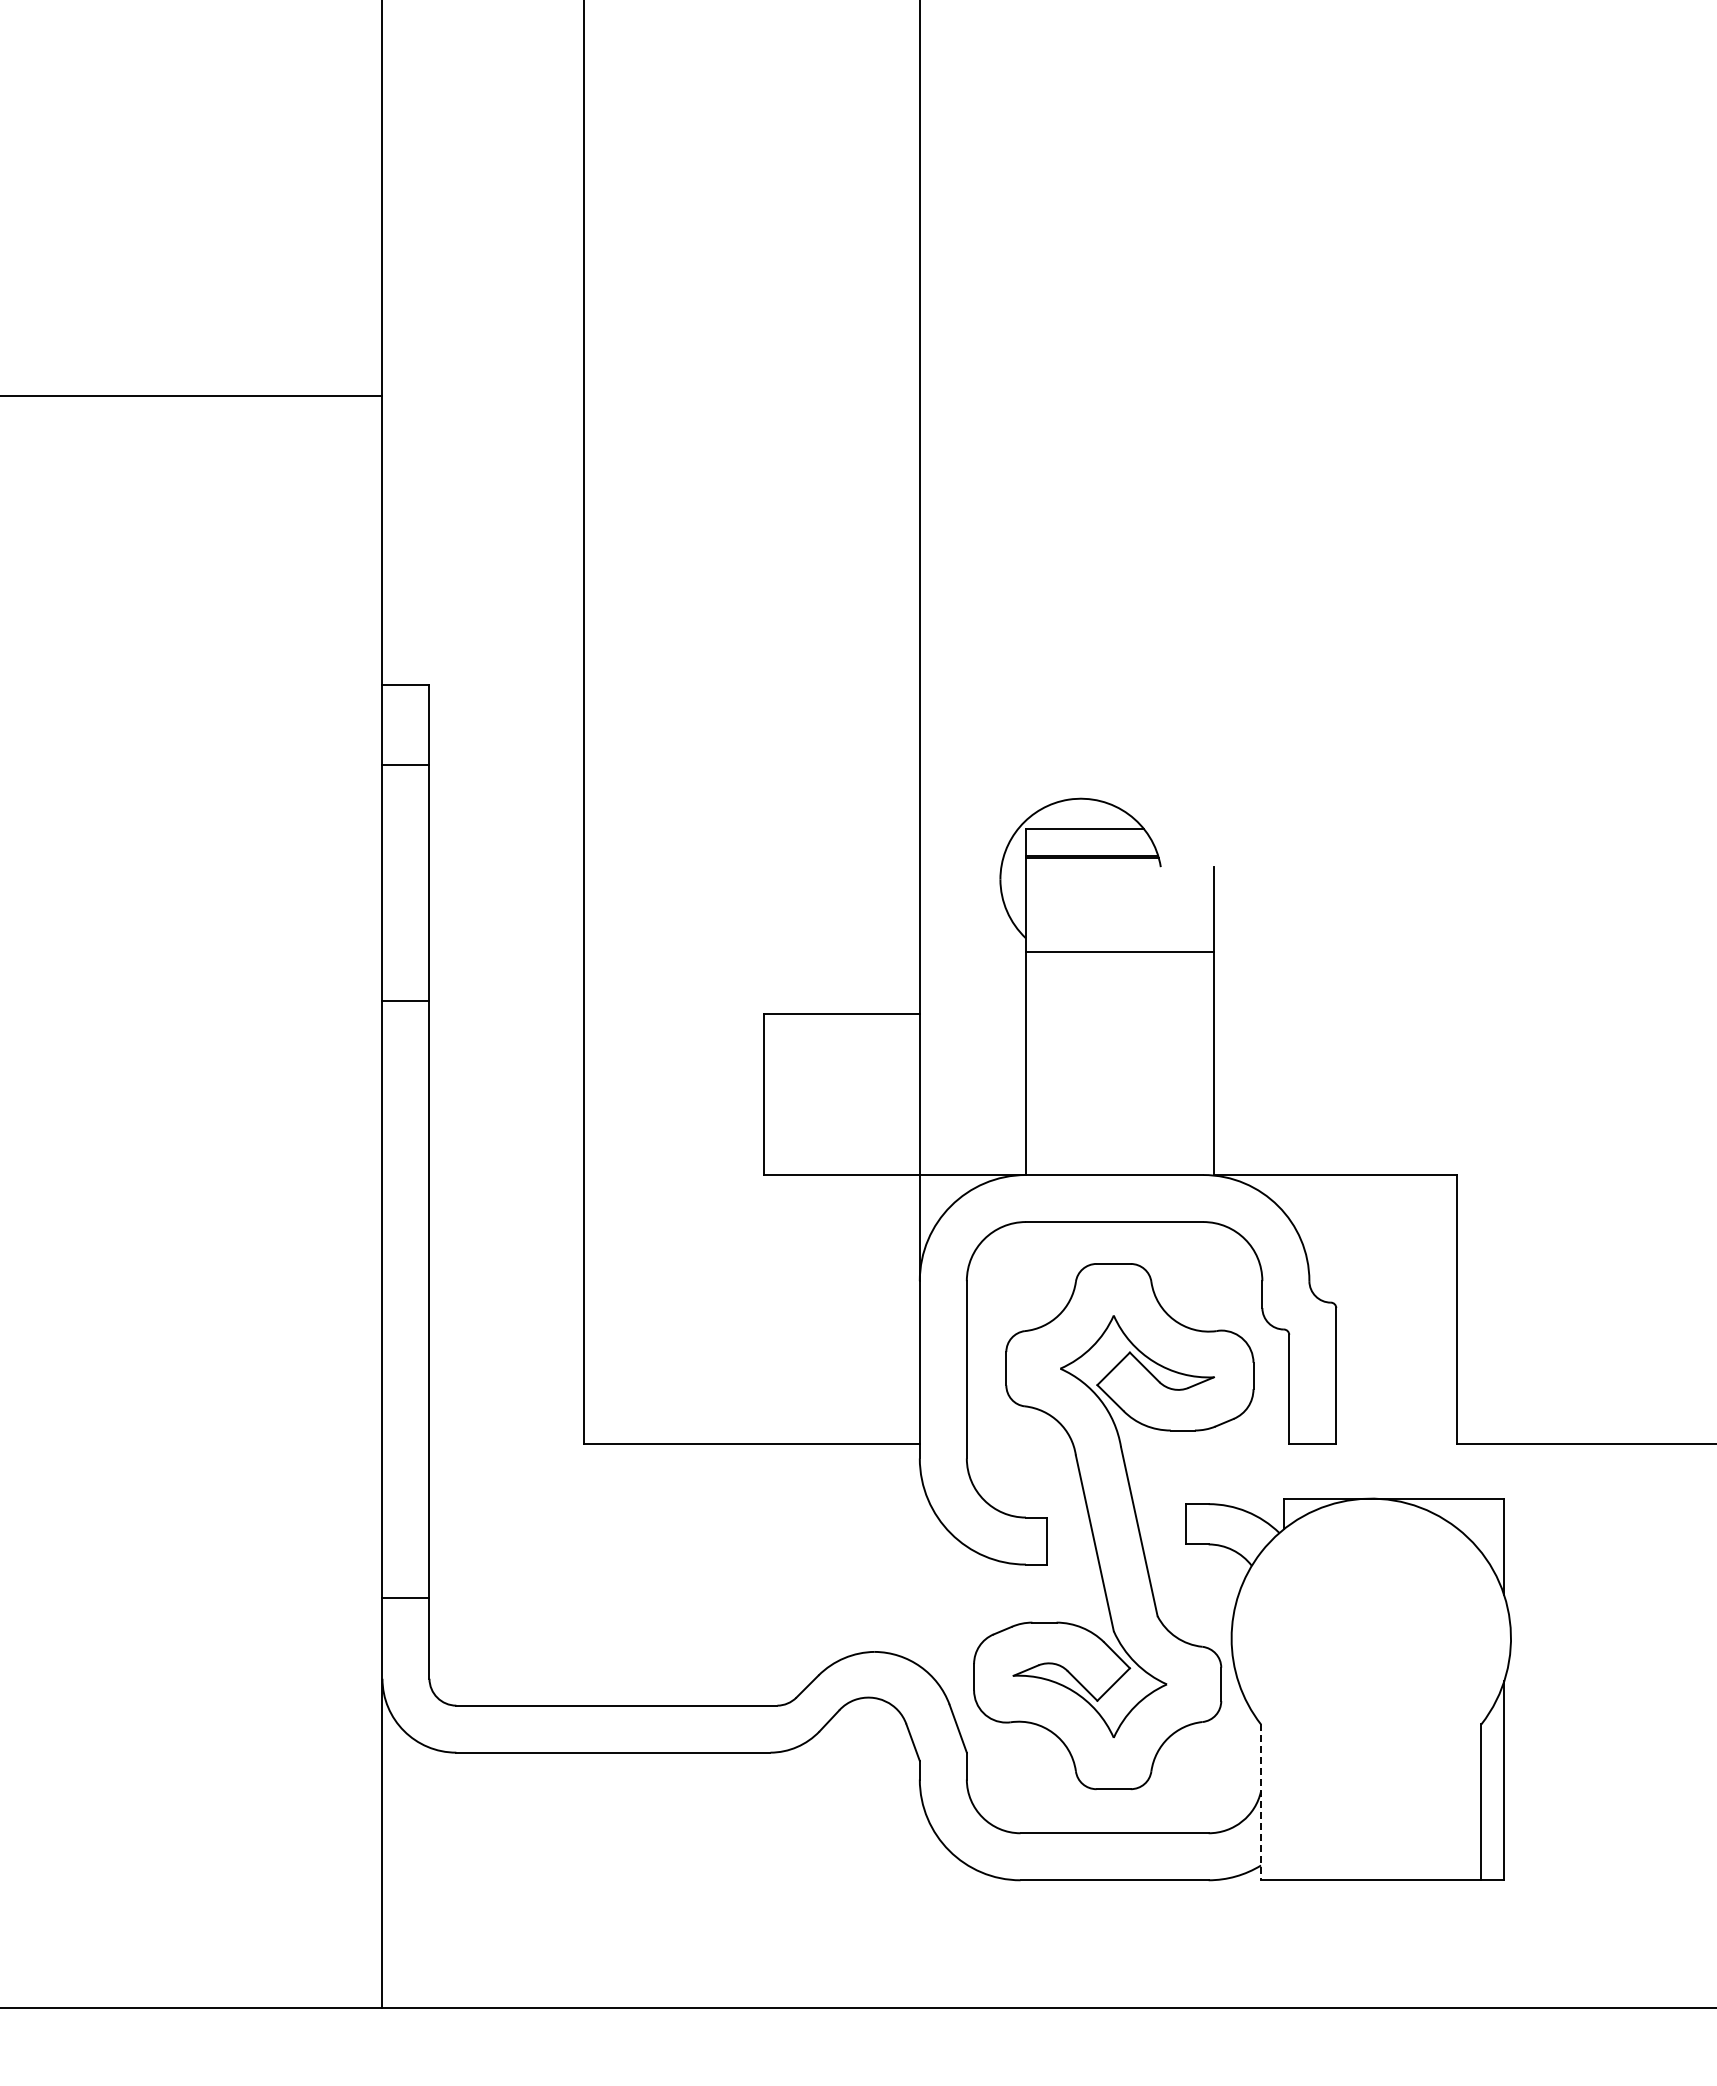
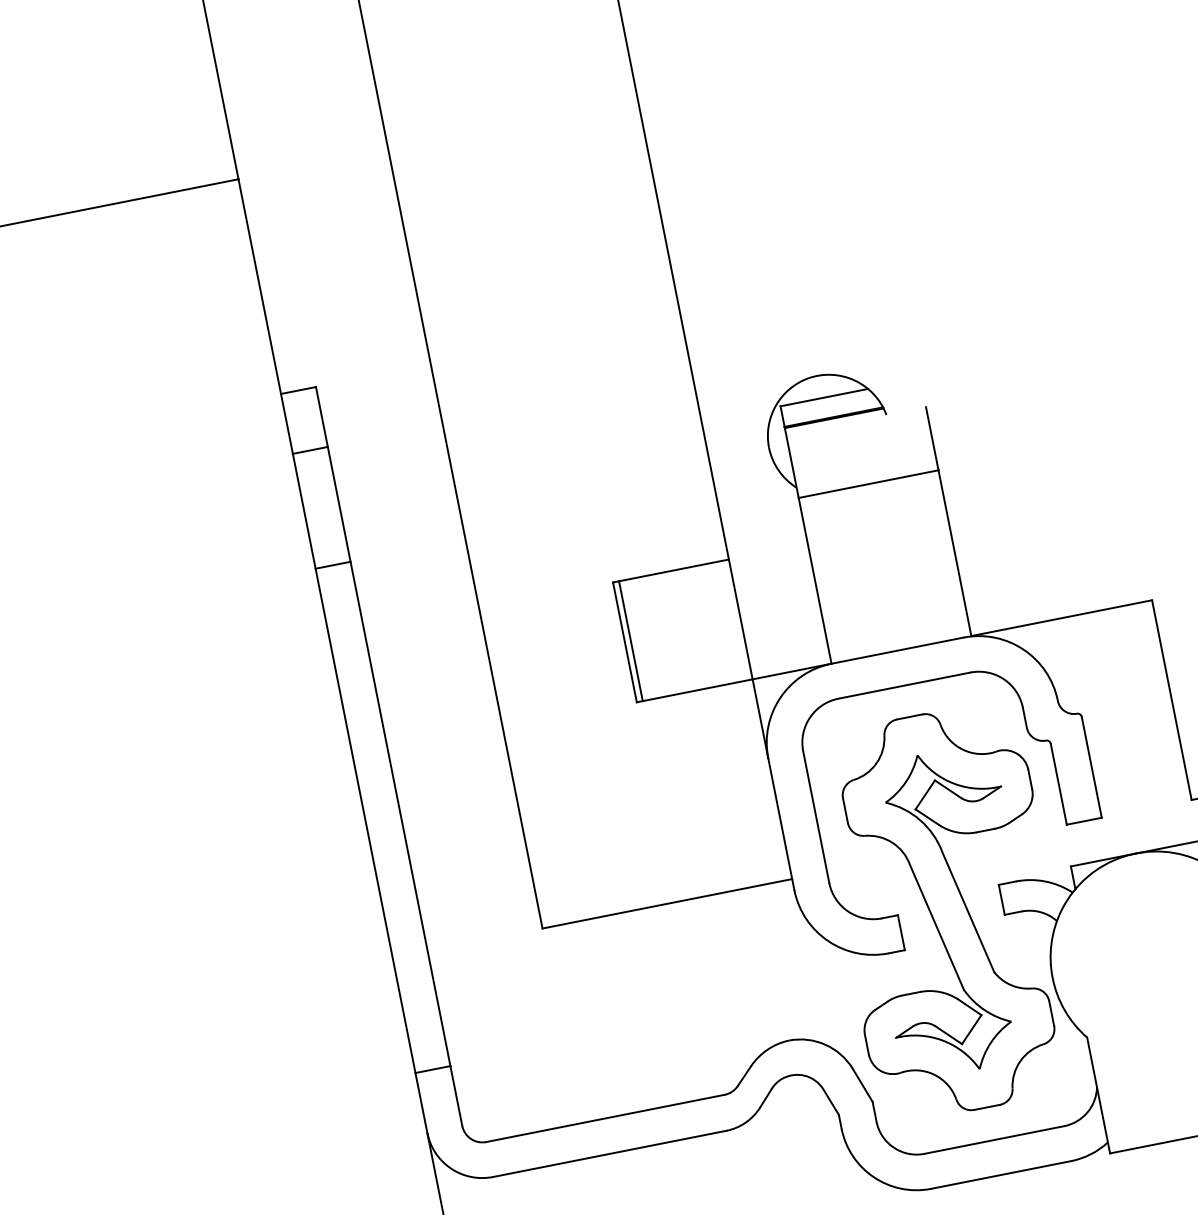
line: (405, 1000) -> (332, 565), moved
line: (772, 1094) -> (631, 641), added
line: (1261, 1802) -> (1098, 1095), dashed -> solid

